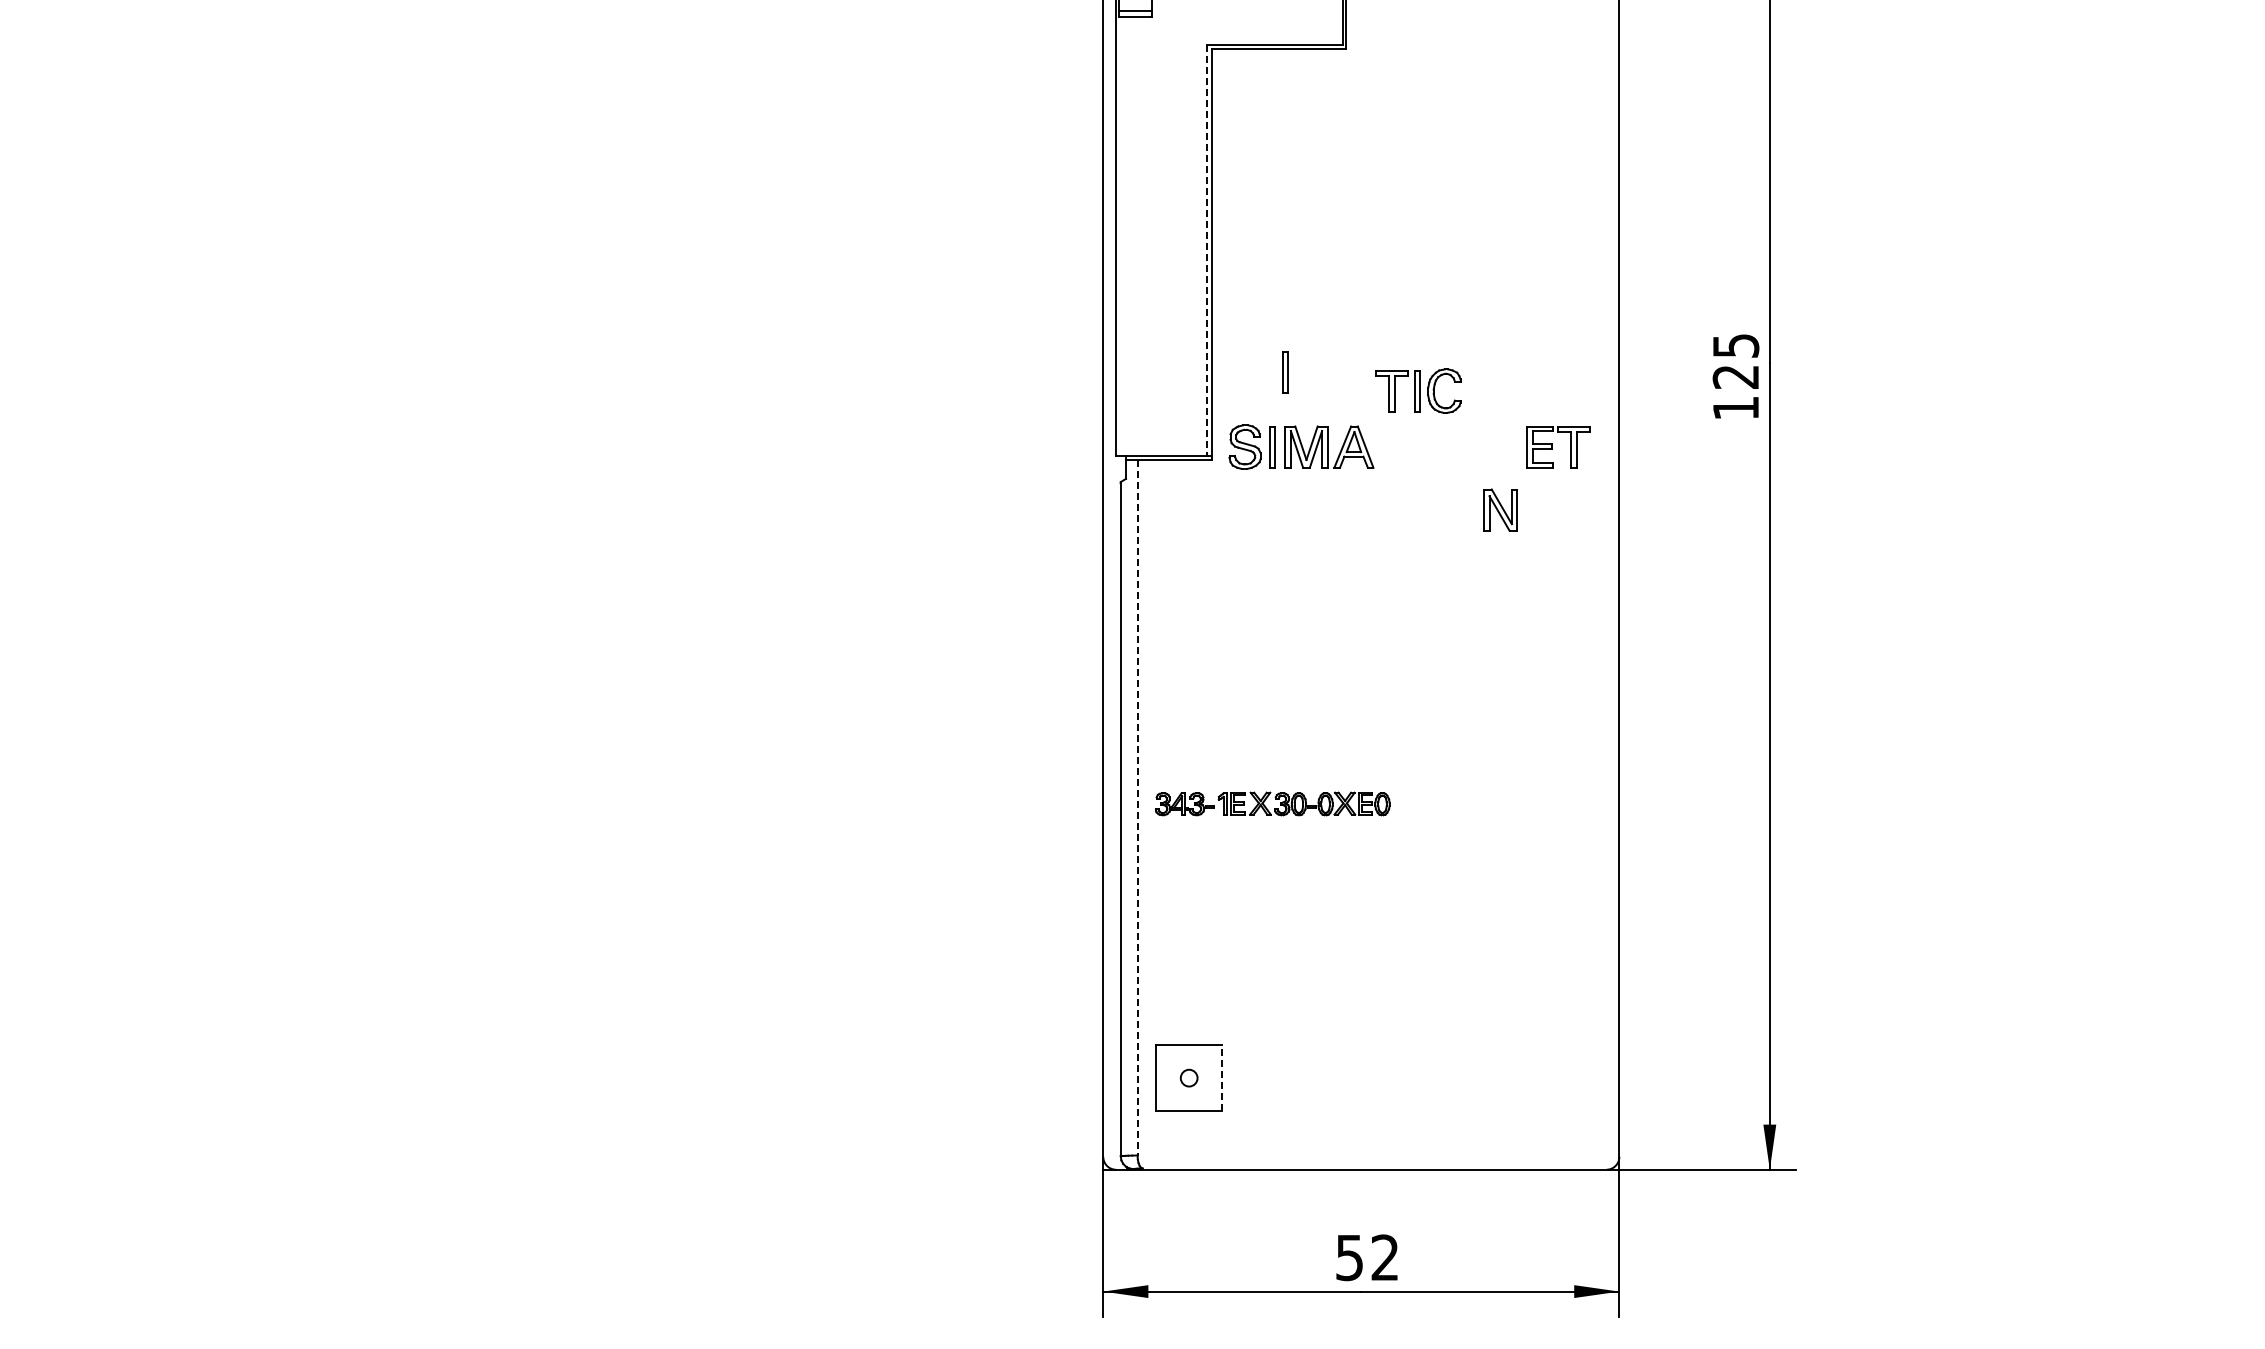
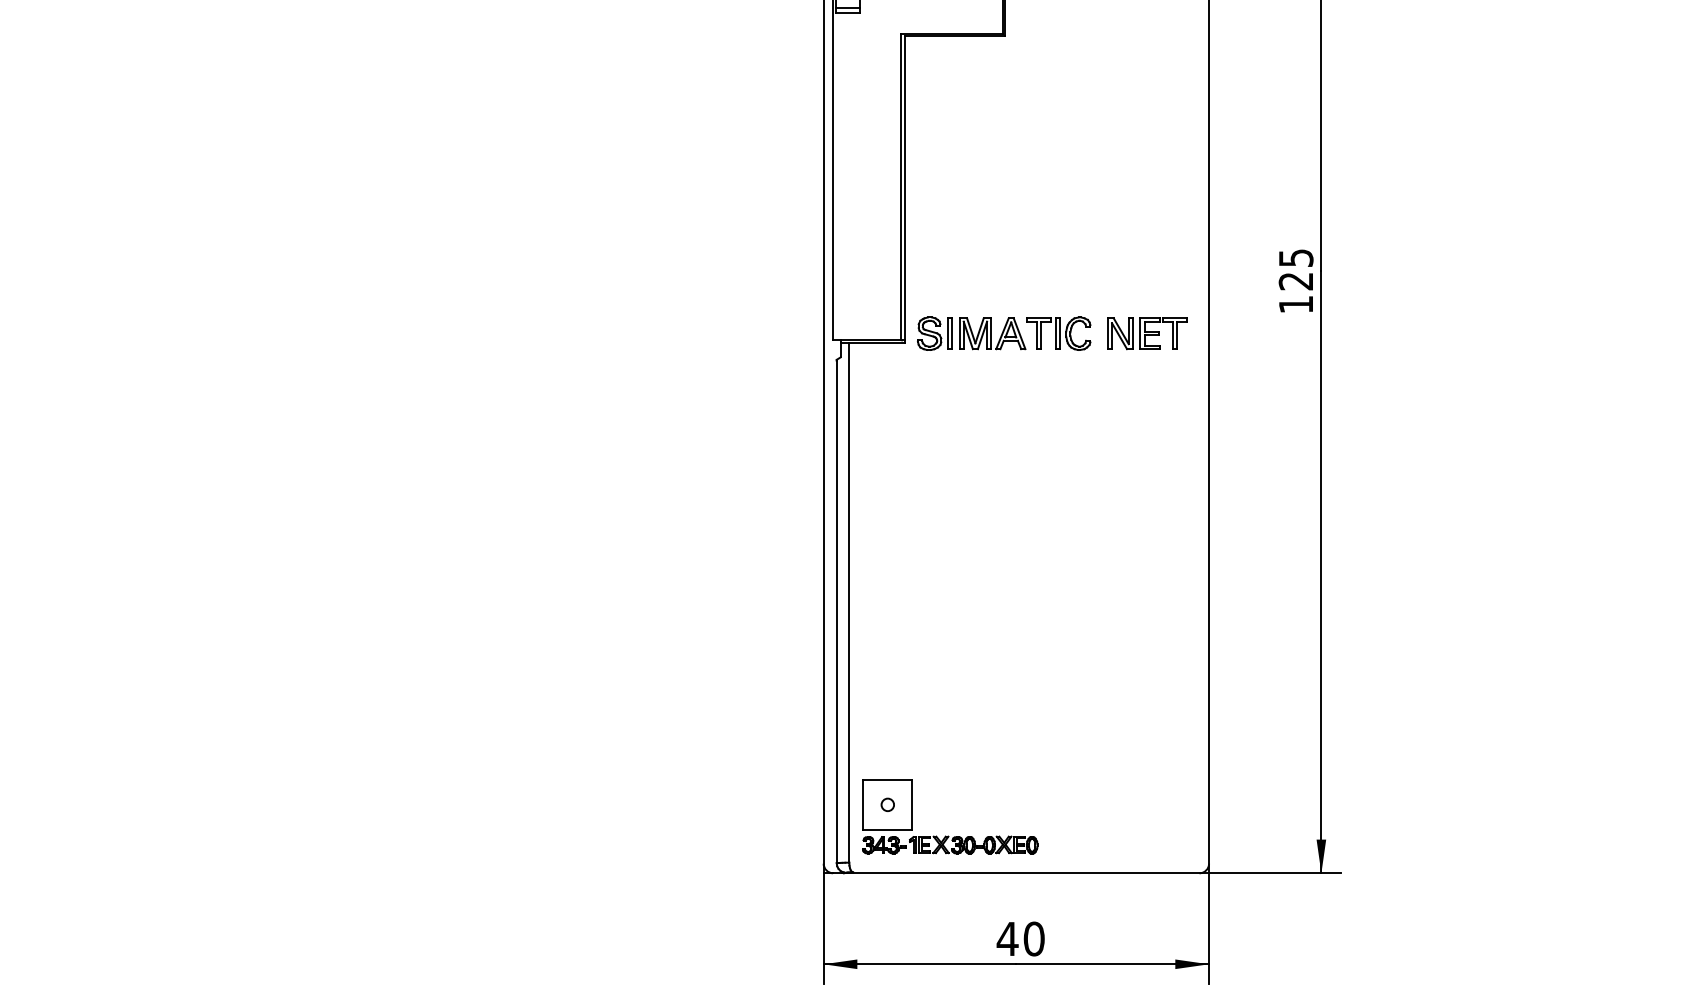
line: (1207, 251) -> (901, 187), dashed -> solid
part: (1285, 372) -> (959, 277), removed
part: (1418, 390) -> (1059, 333), moved
part: (1500, 509) -> (1120, 333), moved
part: (1272, 803) -> (950, 844), moved
line: (1137, 808) -> (849, 603), dashed -> solid
line: (1222, 1078) -> (912, 805), dashed -> solid
text: (1366, 1257) -> (1020, 938), 52 -> 40

